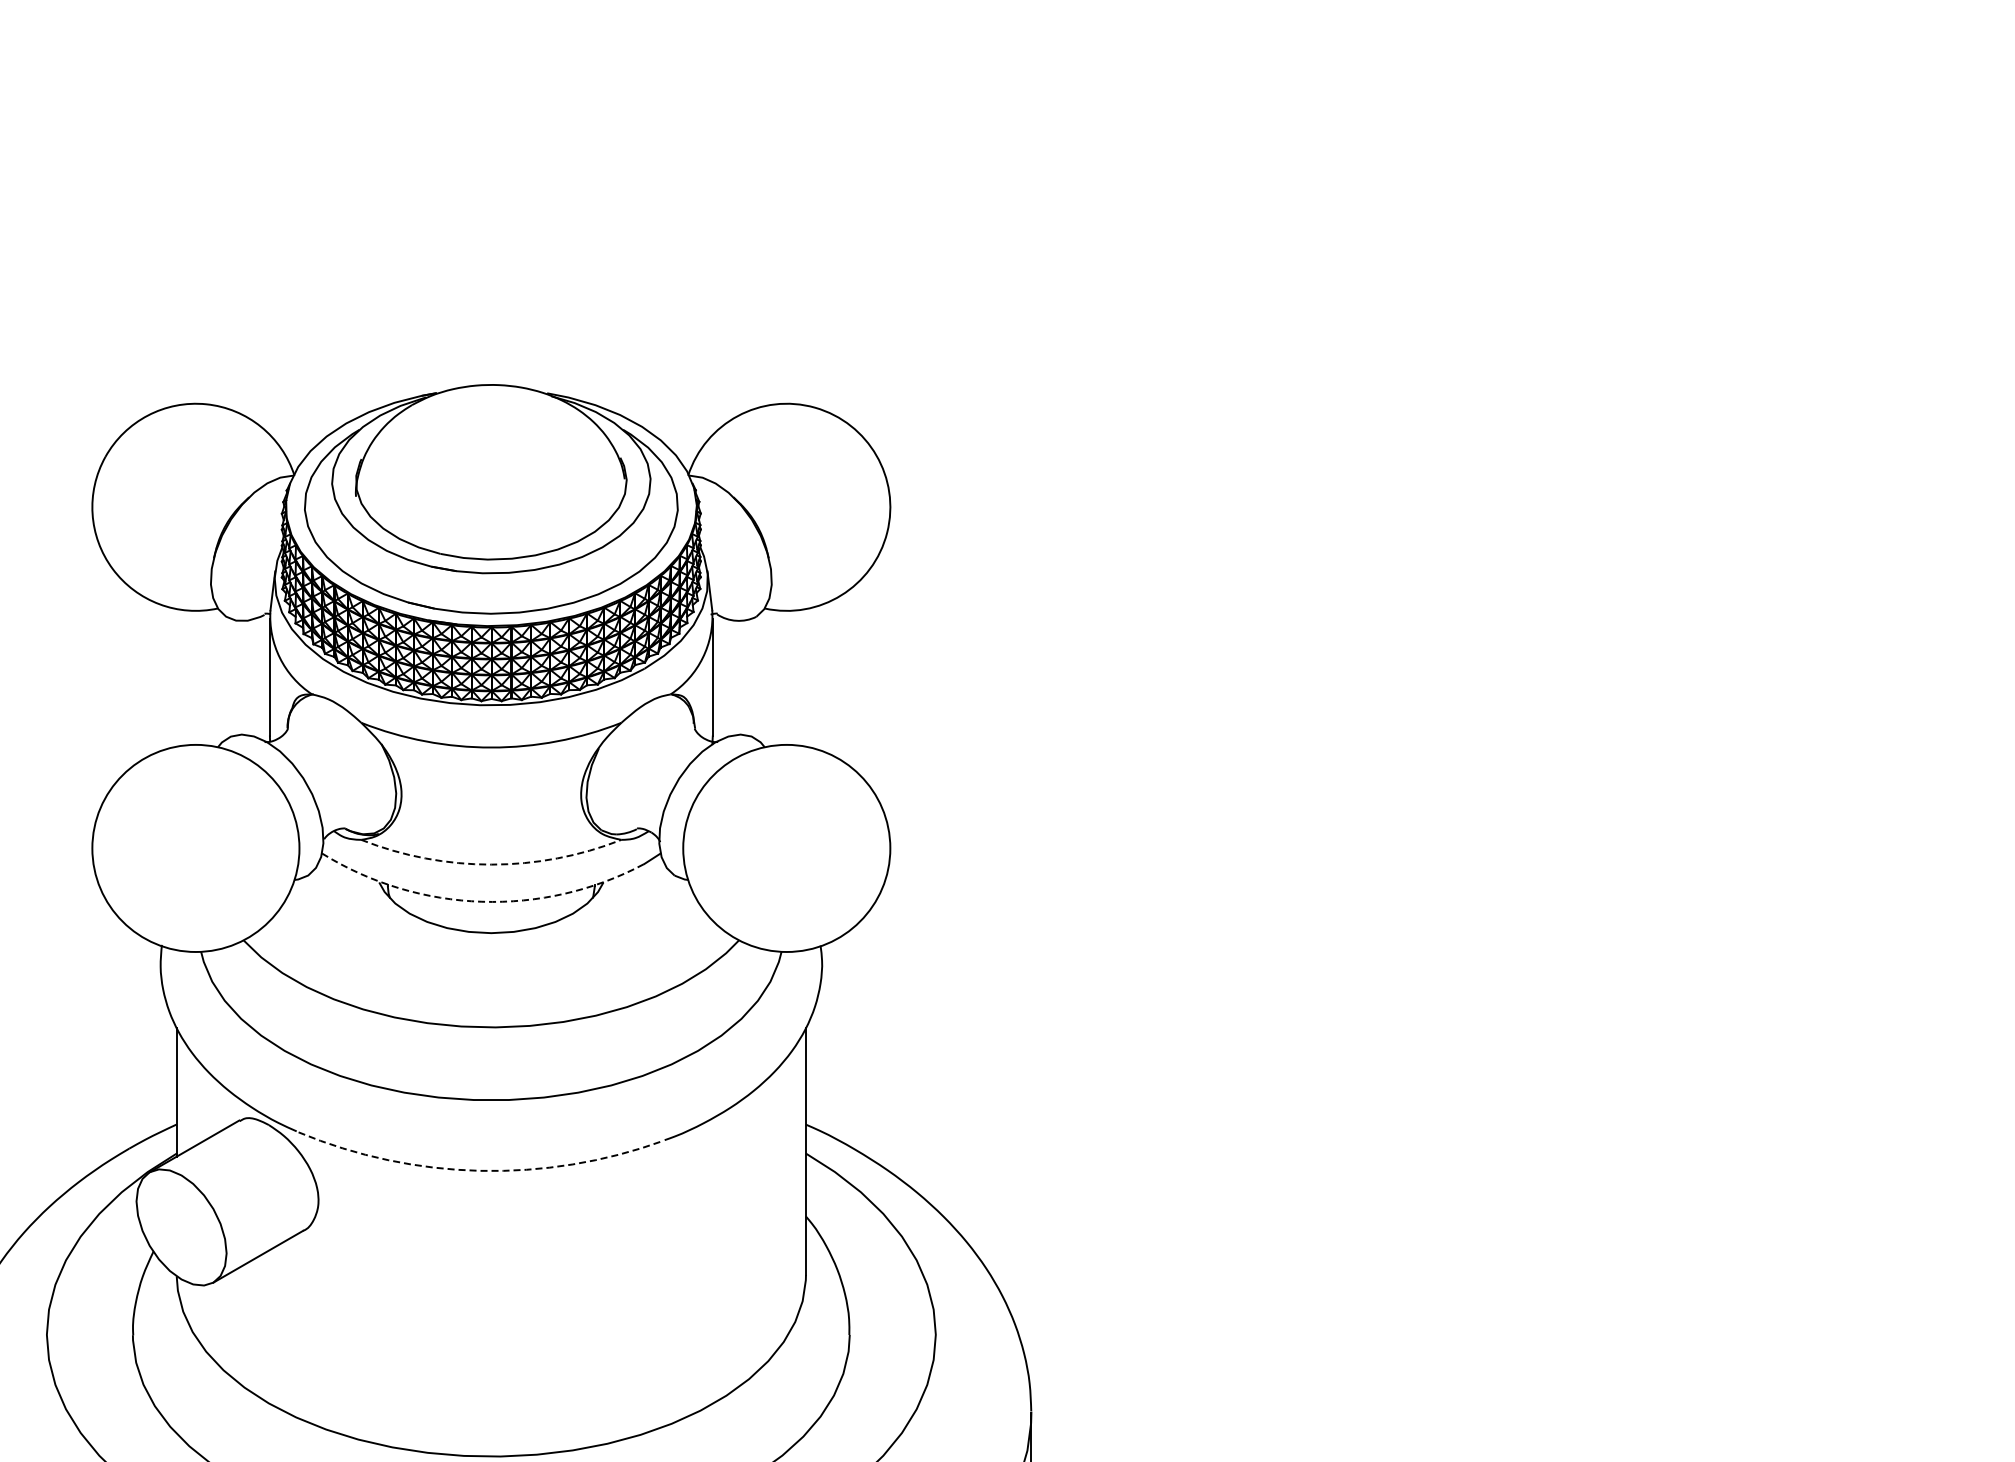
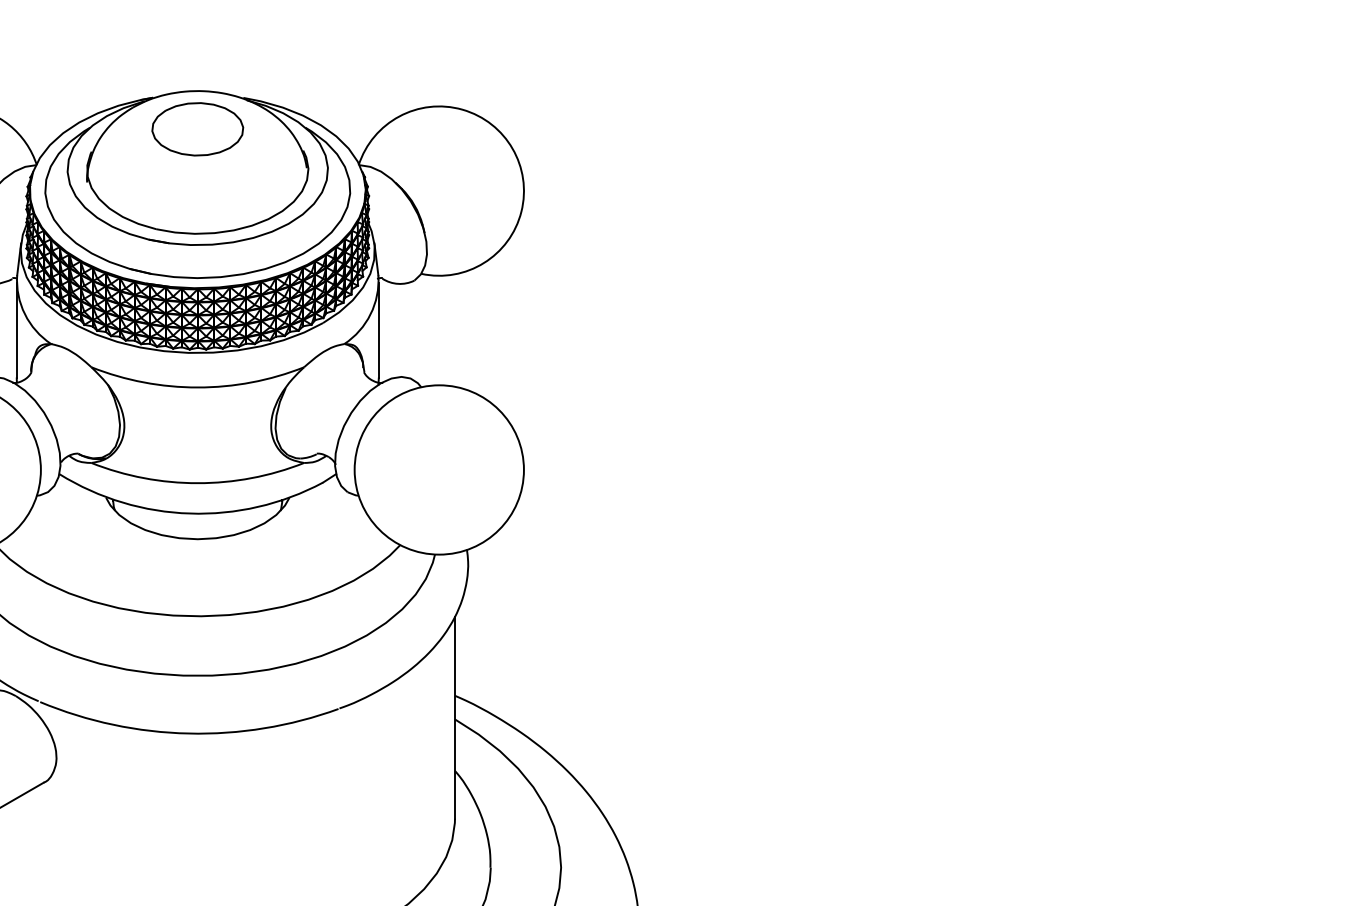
part: (490, 431) -> (197, 129), added
arc: (491, 864) -> (197, 483), dashed -> solid
arc: (481, 901) -> (189, 513), dashed -> solid
arc: (480, 1170) -> (188, 733), dashed -> solid

